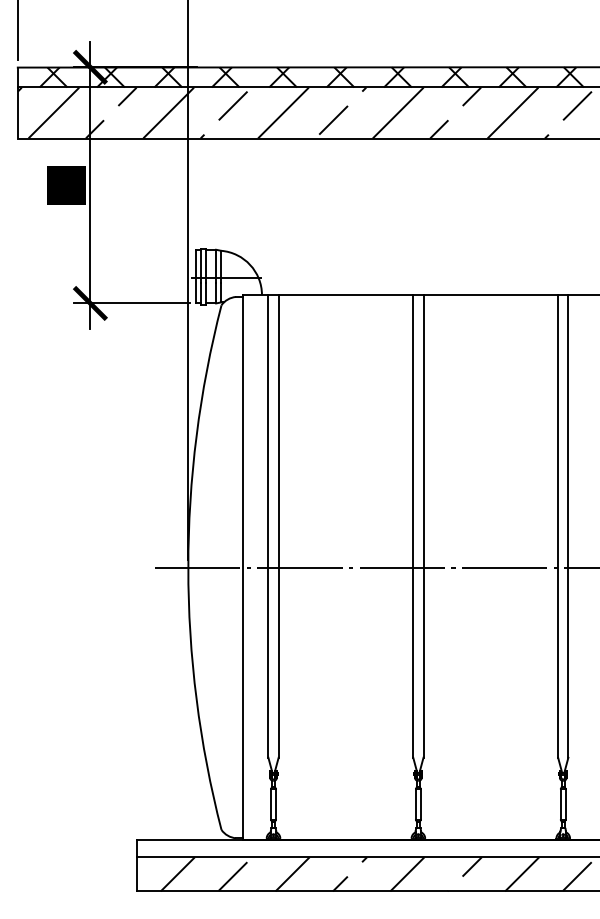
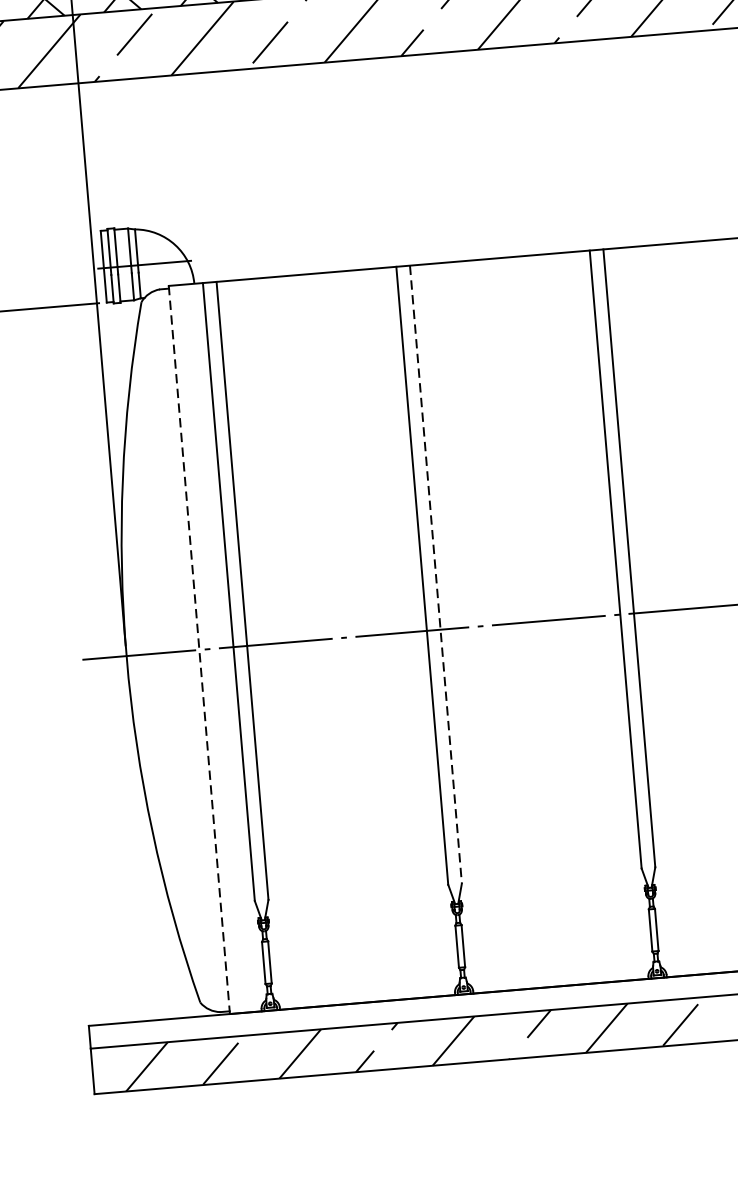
line: (423, 526) -> (435, 574), solid -> dashed
line: (242, 567) -> (198, 649), solid -> dashed

